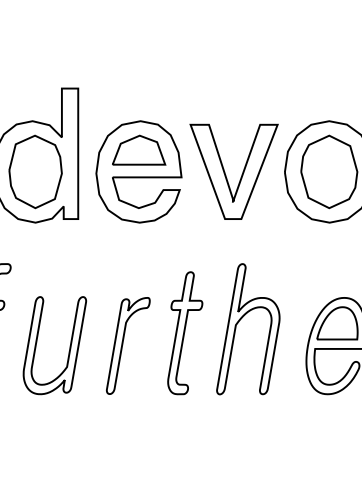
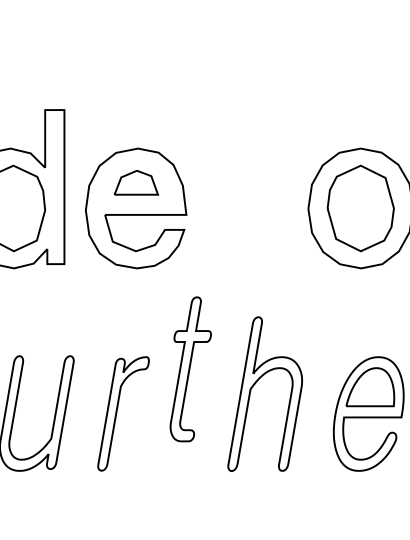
part: (139, 149) -> (136, 182), size x0.7
part: (225, 172) -> (238, 209), removed
part: (185, 333) -> (191, 369), moved

